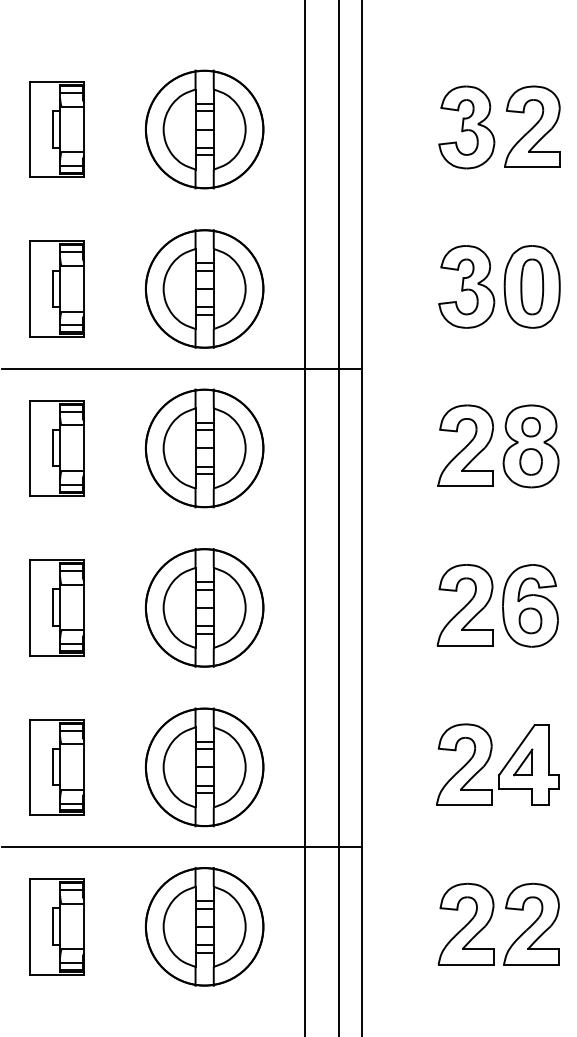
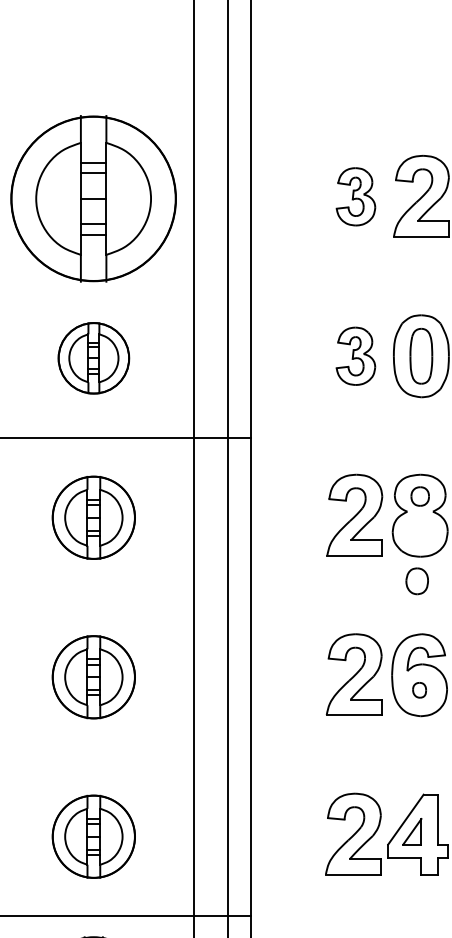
part: (466, 127) -> (355, 196), size x0.7
part: (204, 129) -> (93, 198), size x1.4
part: (466, 286) -> (355, 355), size x0.7
part: (204, 288) -> (93, 357), size x0.6
part: (204, 448) -> (93, 517), size x0.7
part: (530, 461) -> (416, 580), moved
part: (204, 607) -> (93, 676), size x0.7
part: (530, 620) -> (419, 689), size x0.6
part: (204, 767) -> (93, 836), size x0.7

